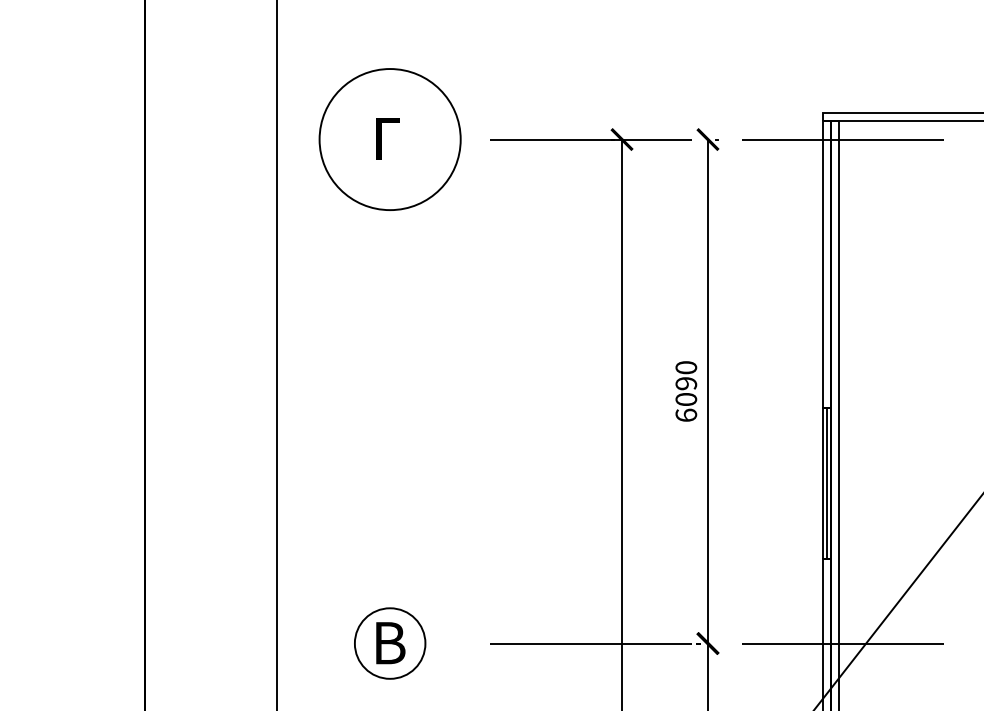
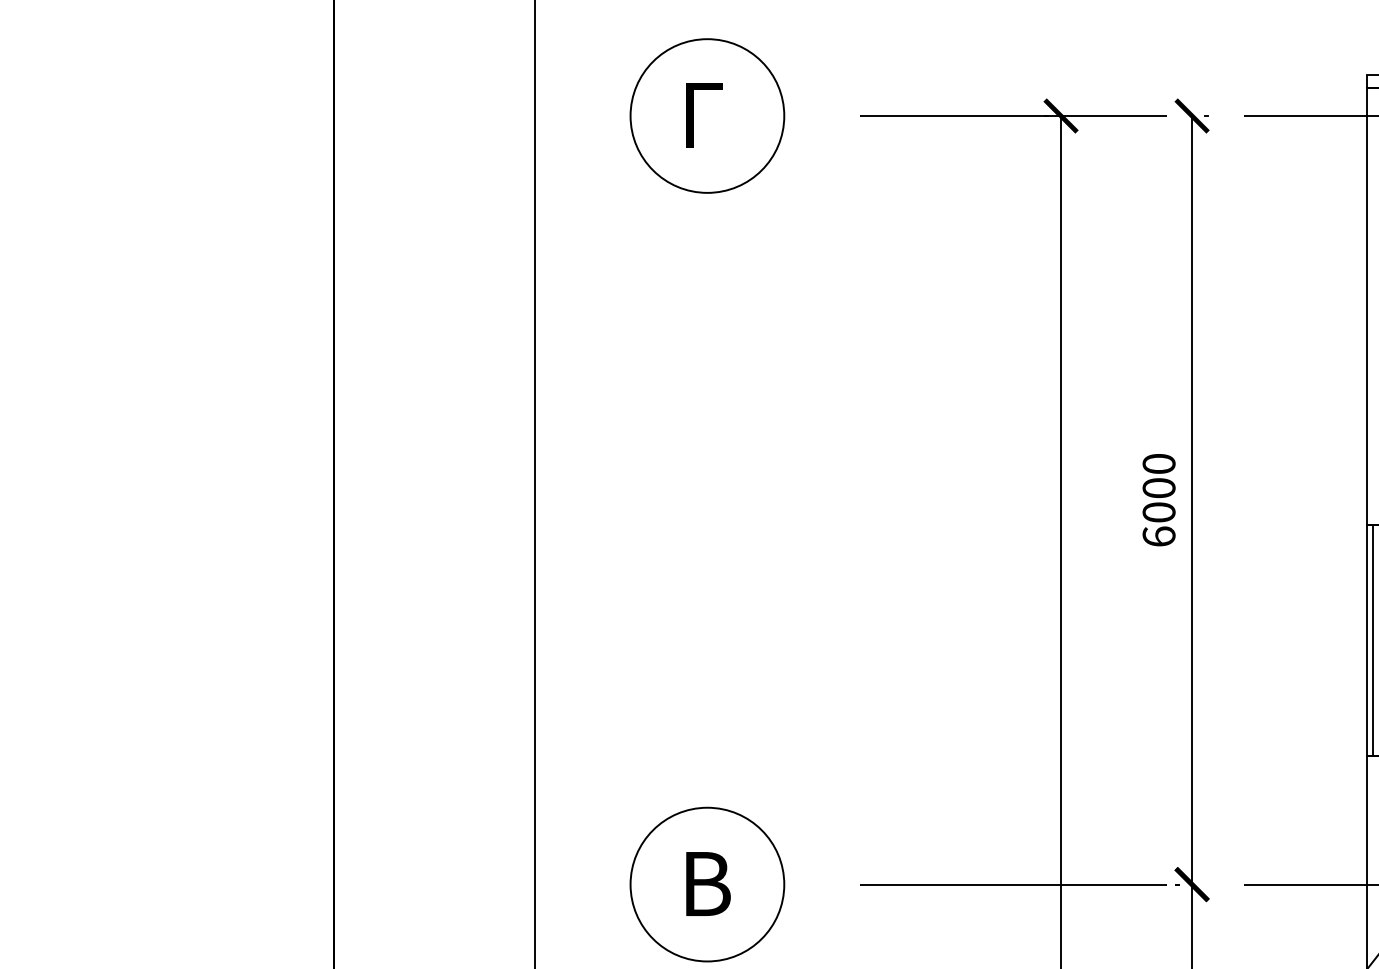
circle: (389, 139) -> (706, 115), size x0.71
text: (686, 383) -> (1159, 488), 6090 -> 6000
circle: (389, 643) -> (706, 884), size x1.43

